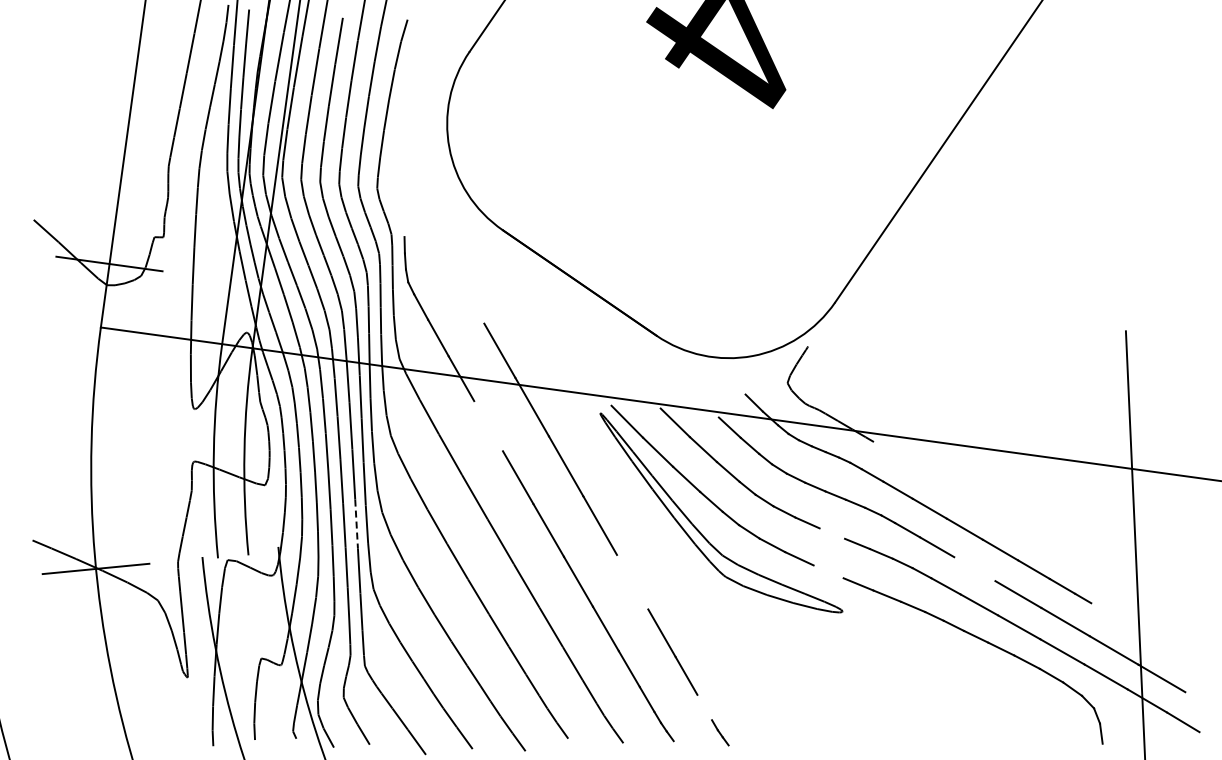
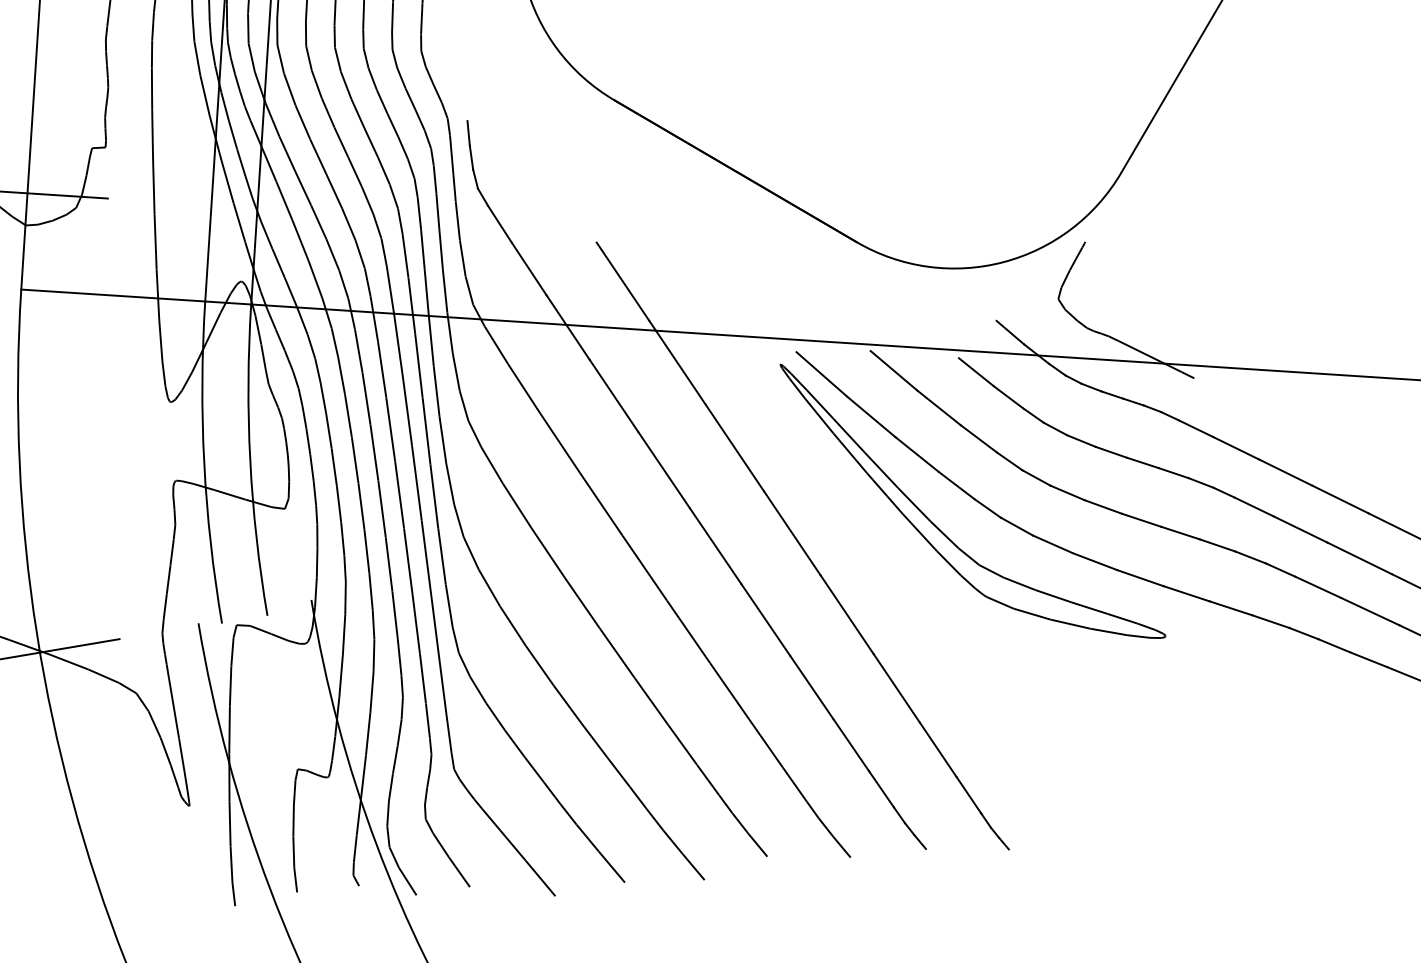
line: (488, 426) -> (613, 396), added
line: (356, 524) -> (426, 557), dashed -> solid
line: (832, 533) -> (1142, 520), added
line: (974, 569) -> (1359, 558), added
line: (828, 571) -> (1140, 577), added
line: (632, 581) -> (846, 613), added
line: (704, 707) -> (968, 795), added

